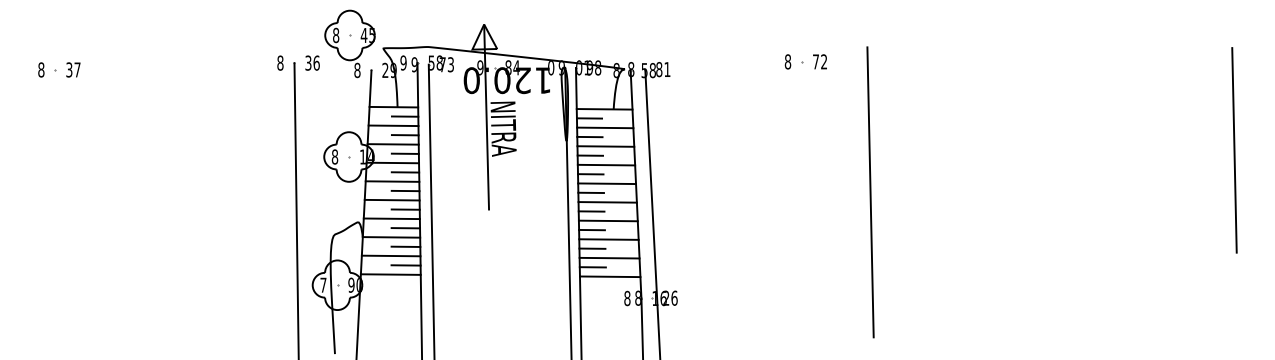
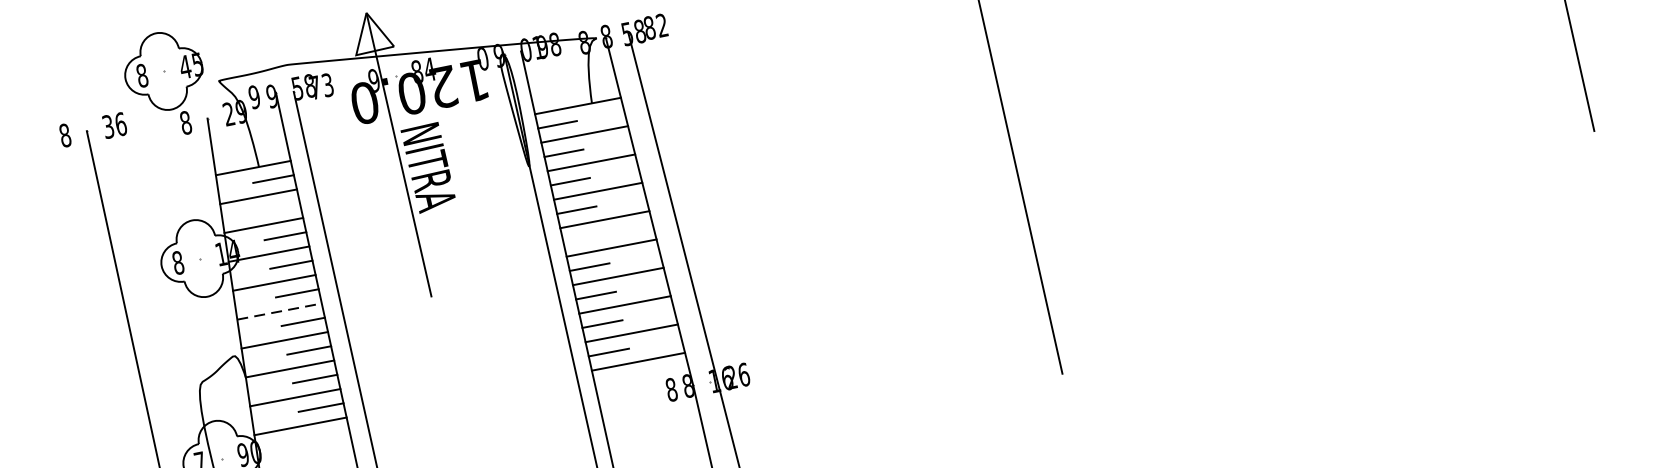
text: (667, 69) -> (662, 25), 81 -> 82
line: (404, 135) -> (278, 208), removed
line: (590, 192) -> (582, 238), removed
line: (392, 200) -> (280, 311), solid -> dashed

